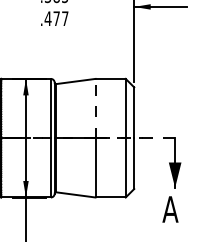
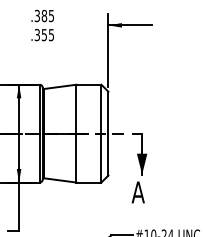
text: (56, 19) -> (44, 35), .477 -> .355
line: (95, 107) -> (76, 108), dashed -> solid

